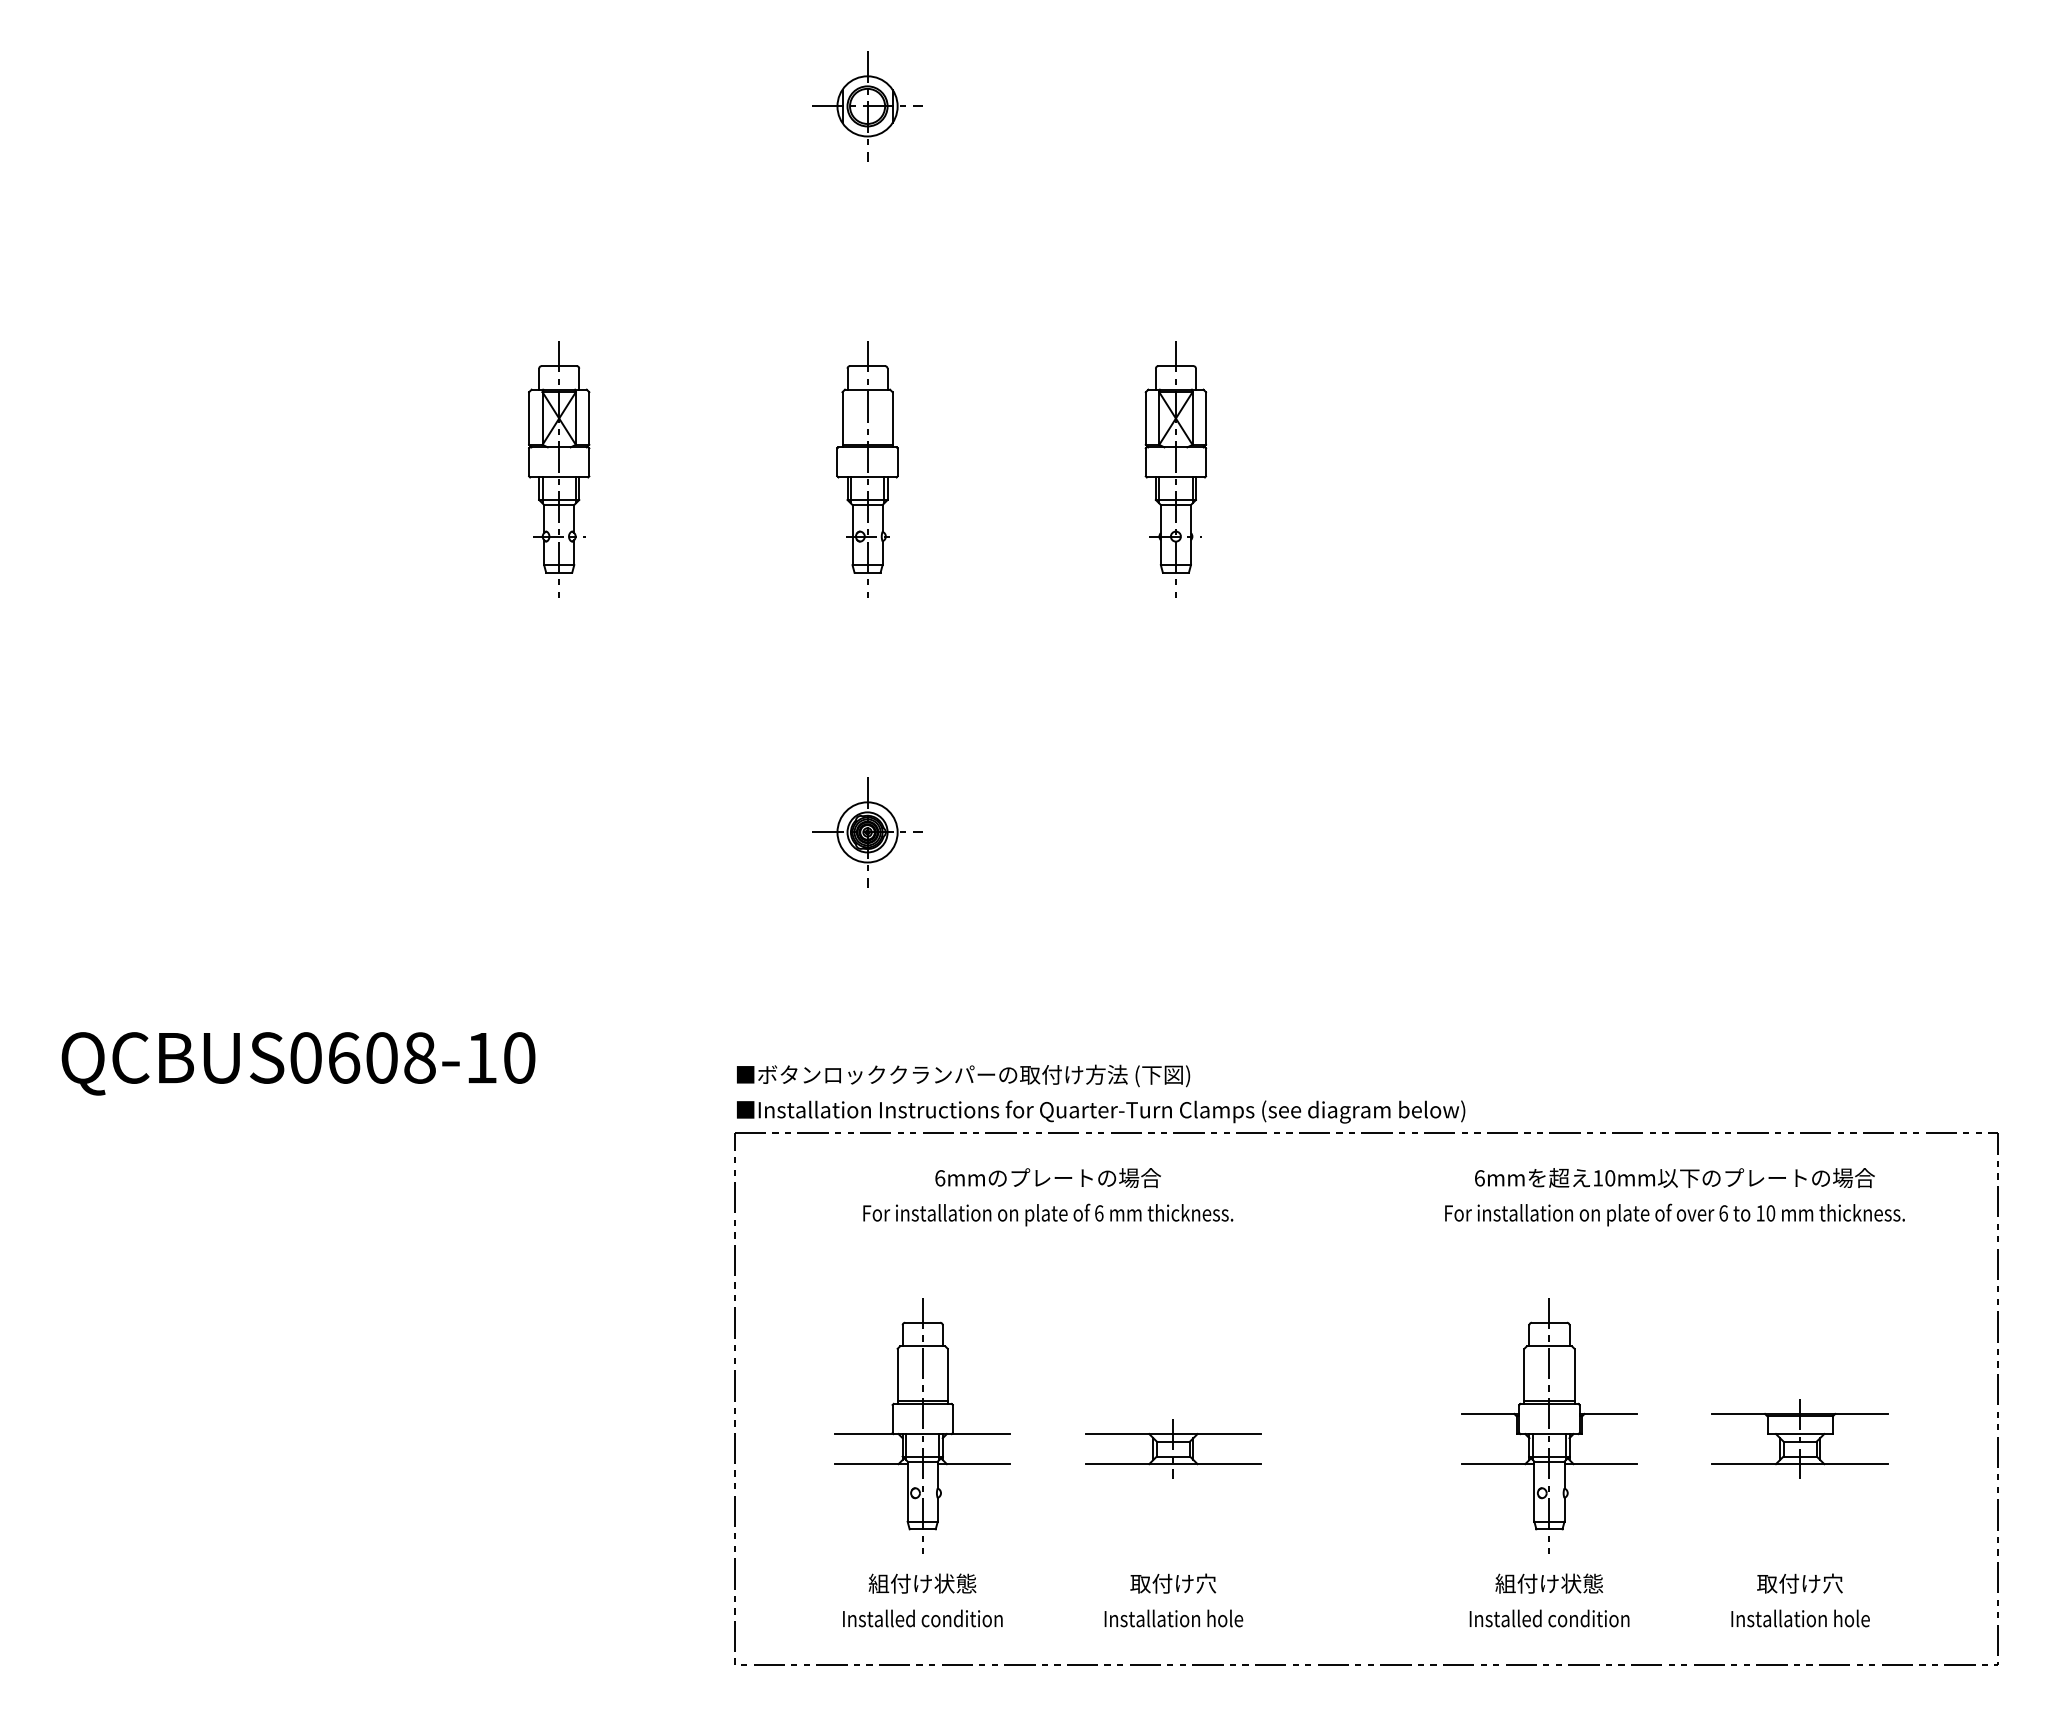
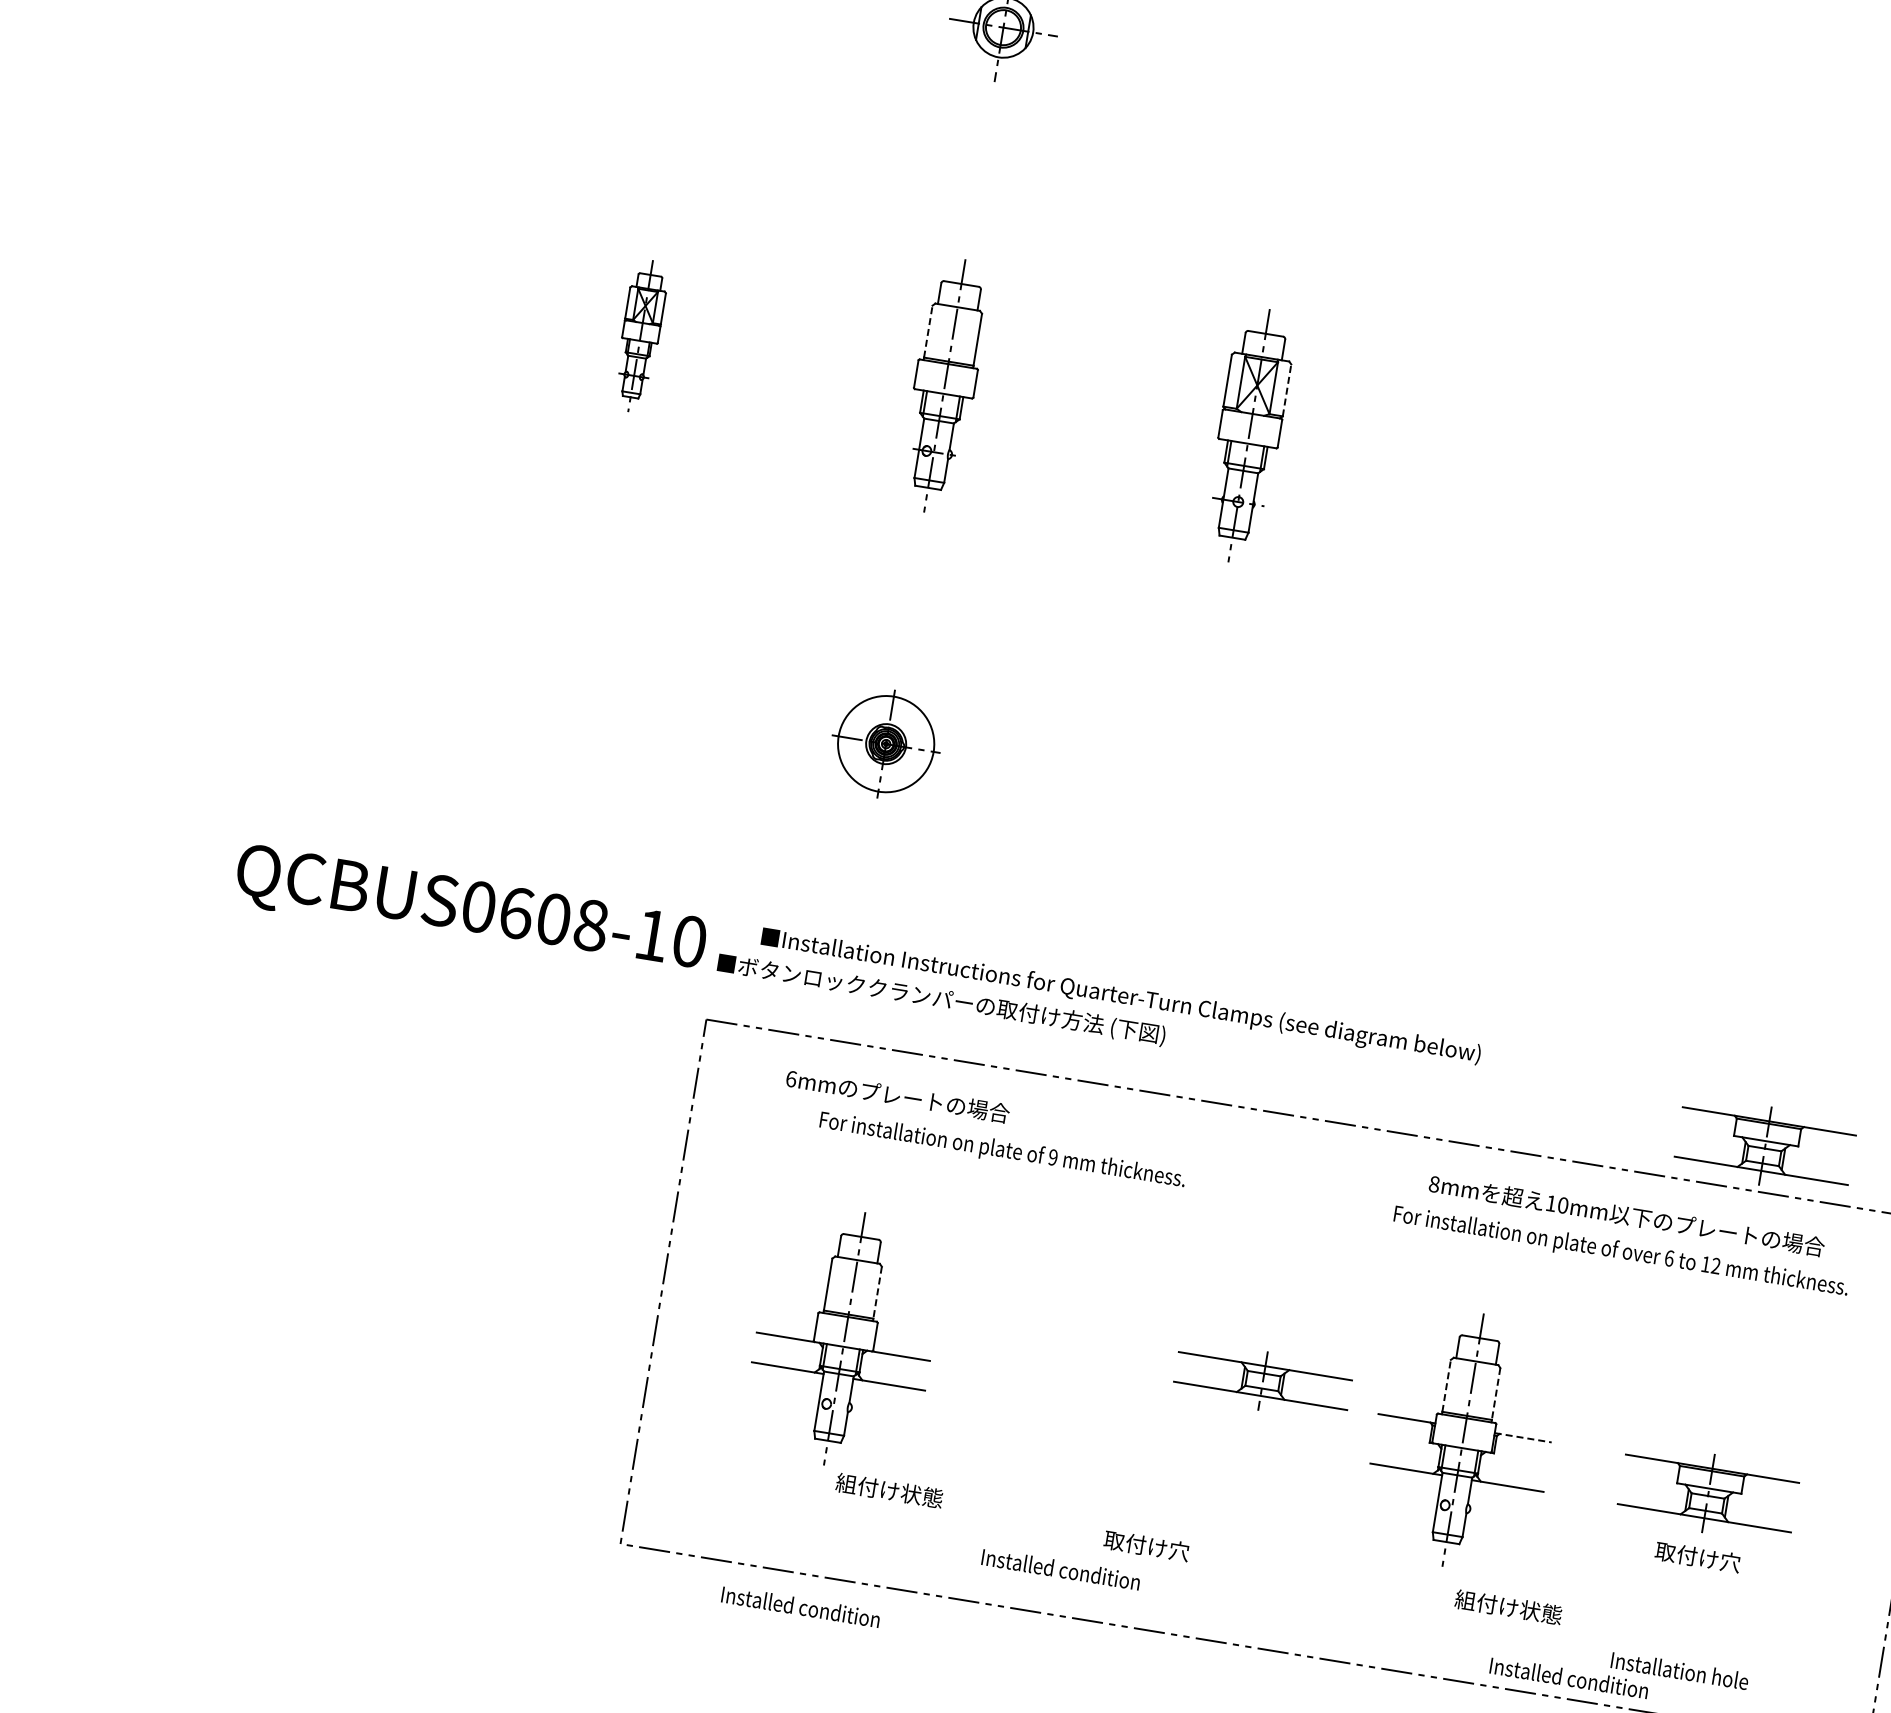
line: (842, 418) -> (928, 331), solid -> dashed
line: (1206, 418) -> (1287, 390), solid -> dashed
part: (559, 469) -> (640, 336), size x0.6
circle: (867, 832) -> (886, 744), size x1.6
text: (298, 1063) -> (470, 911), moved
part: (1799, 1086) -> (1764, 1145), added
text: (1101, 1111) -> (1121, 996), moved
text: (1047, 1178) -> (897, 1096), moved
text: (1479, 1178) -> (1434, 1184), 6mm -> 8mm
text: (1099, 1213) -> (1053, 1157), 6 -> 9
text: (1770, 1213) -> (1715, 1266), 10 -> 12
line: (1524, 1374) -> (1446, 1385), solid -> dashed
line: (947, 1375) -> (877, 1293), solid -> dashed
line: (1574, 1375) -> (1496, 1394), solid -> dashed
line: (1608, 1413) -> (1523, 1437), solid -> dashed
part: (1173, 1448) -> (1263, 1380), moved
text: (922, 1583) -> (889, 1490), moved
text: (1173, 1583) -> (1146, 1545), moved
text: (1549, 1583) -> (1508, 1607), moved
text: (1799, 1583) -> (1697, 1557), moved
text: (922, 1618) -> (800, 1606), moved
text: (1173, 1618) -> (1061, 1569), Installation hole -> Installed condition
text: (1549, 1618) -> (1569, 1677), moved

